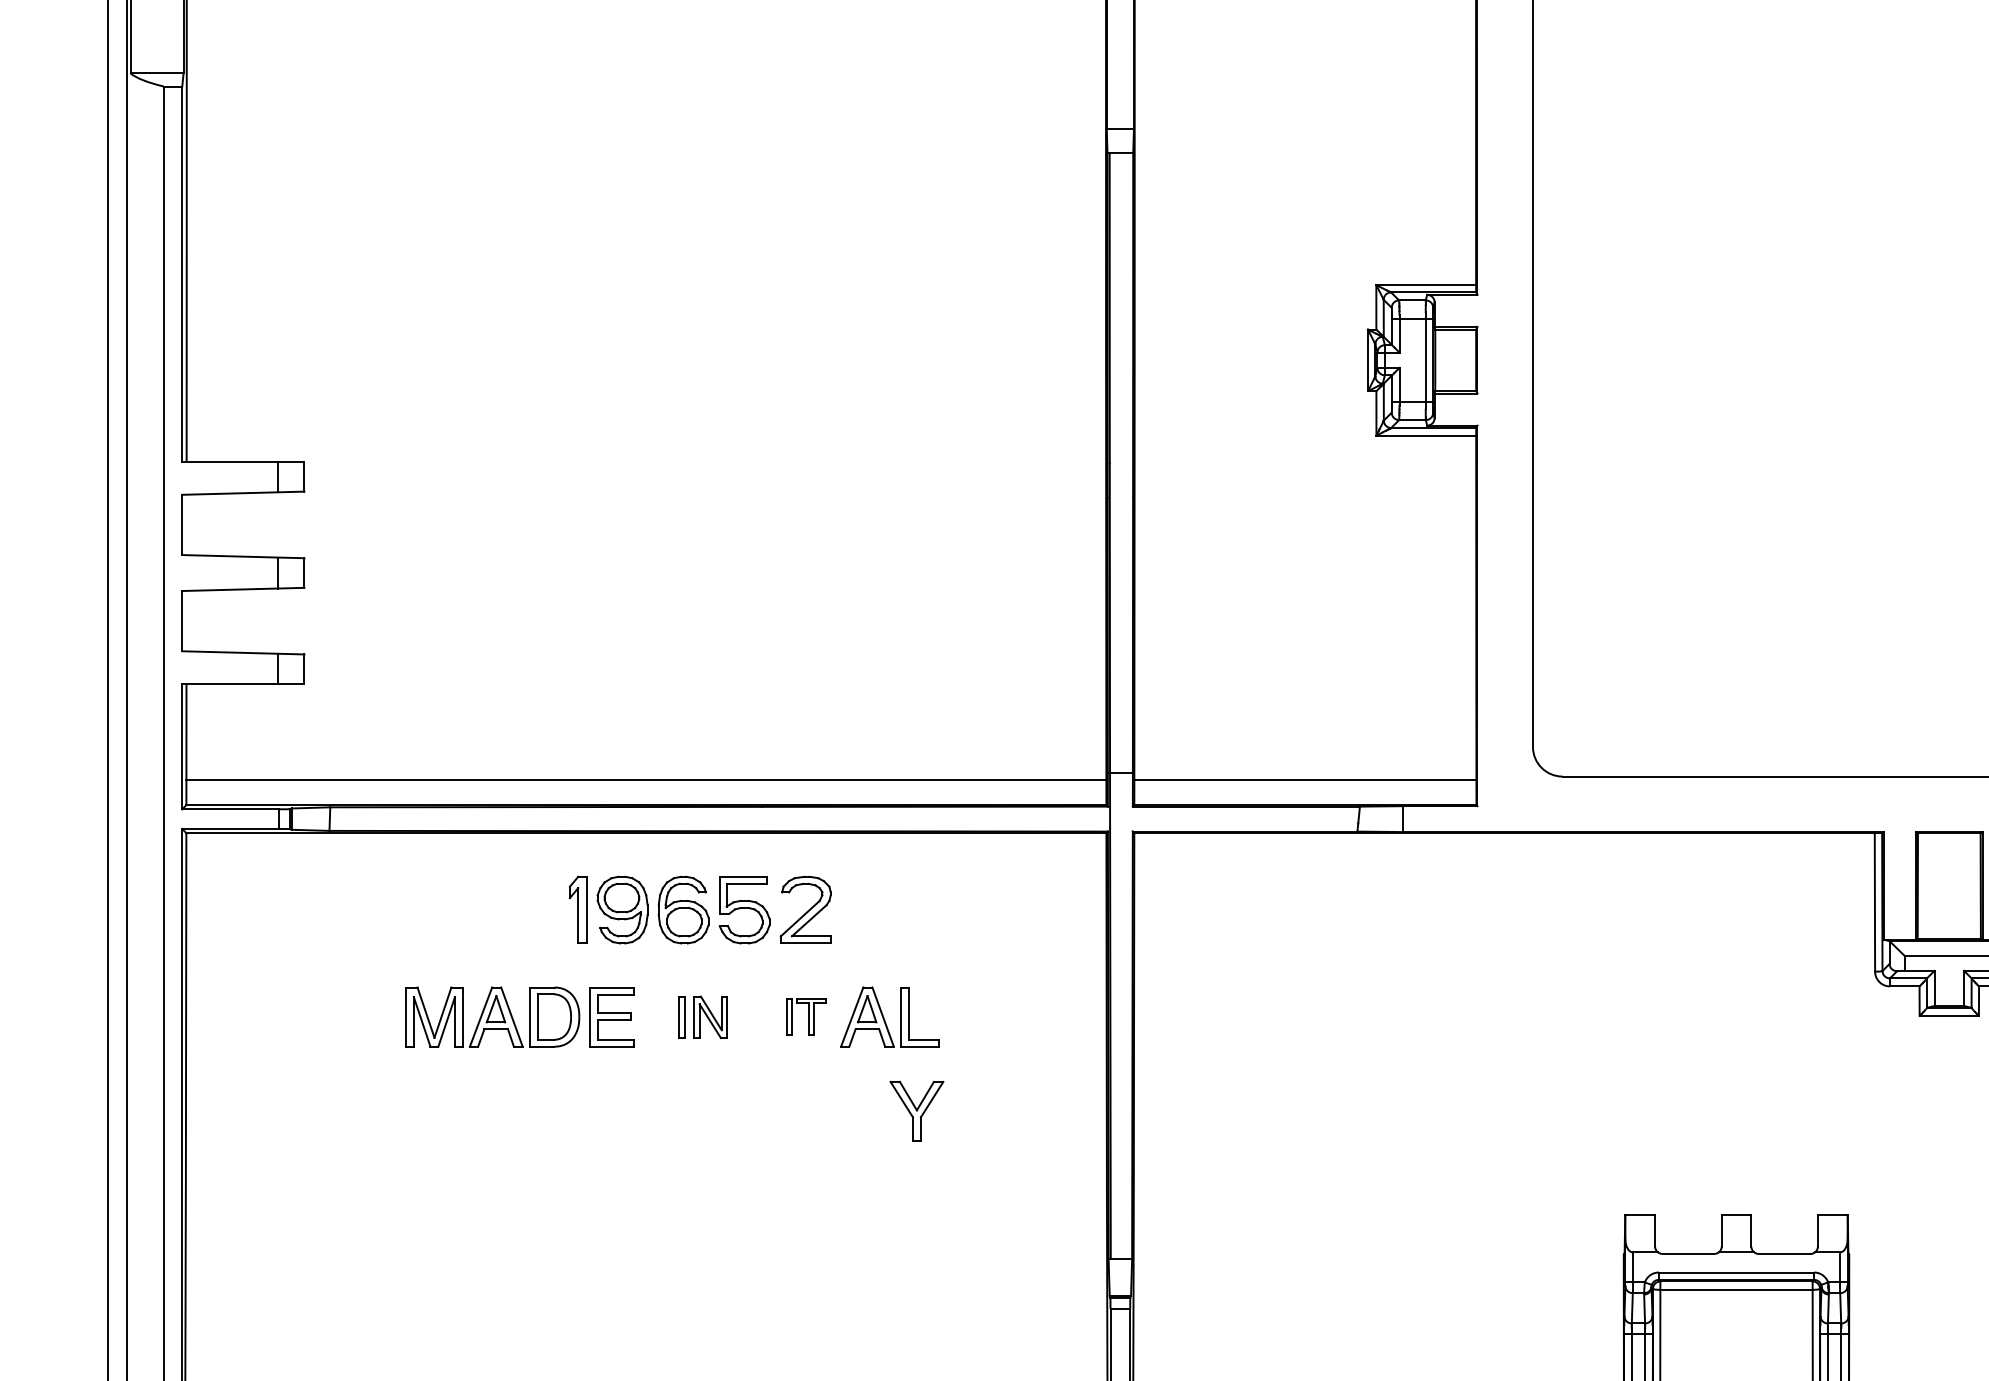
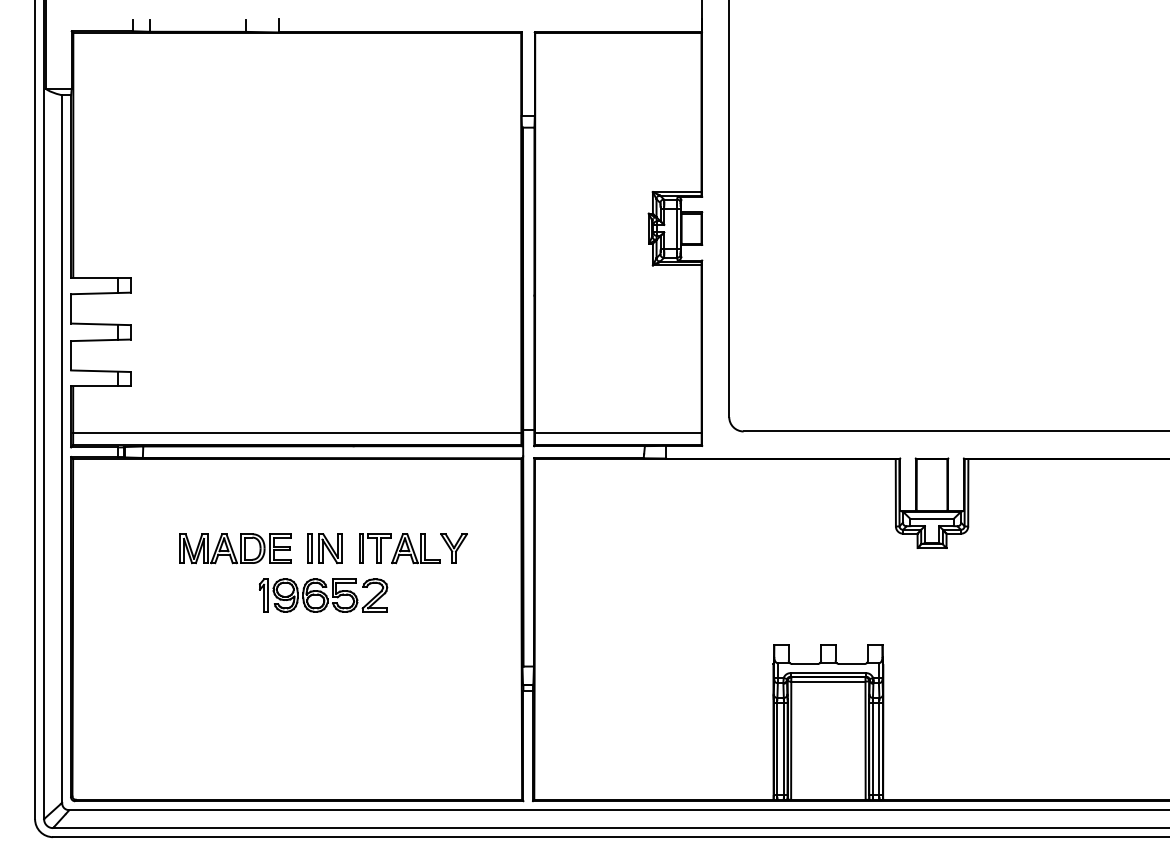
part: (700, 909) -> (323, 595), moved
part: (702, 1016) -> (324, 548), size x1.43
part: (806, 1016) -> (375, 548), size x1.67
part: (915, 1111) -> (453, 548), moved

